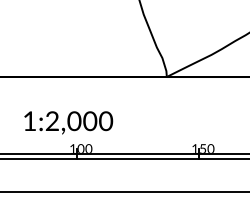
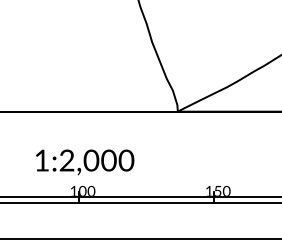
text: (69, 122) -> (85, 162), moved

